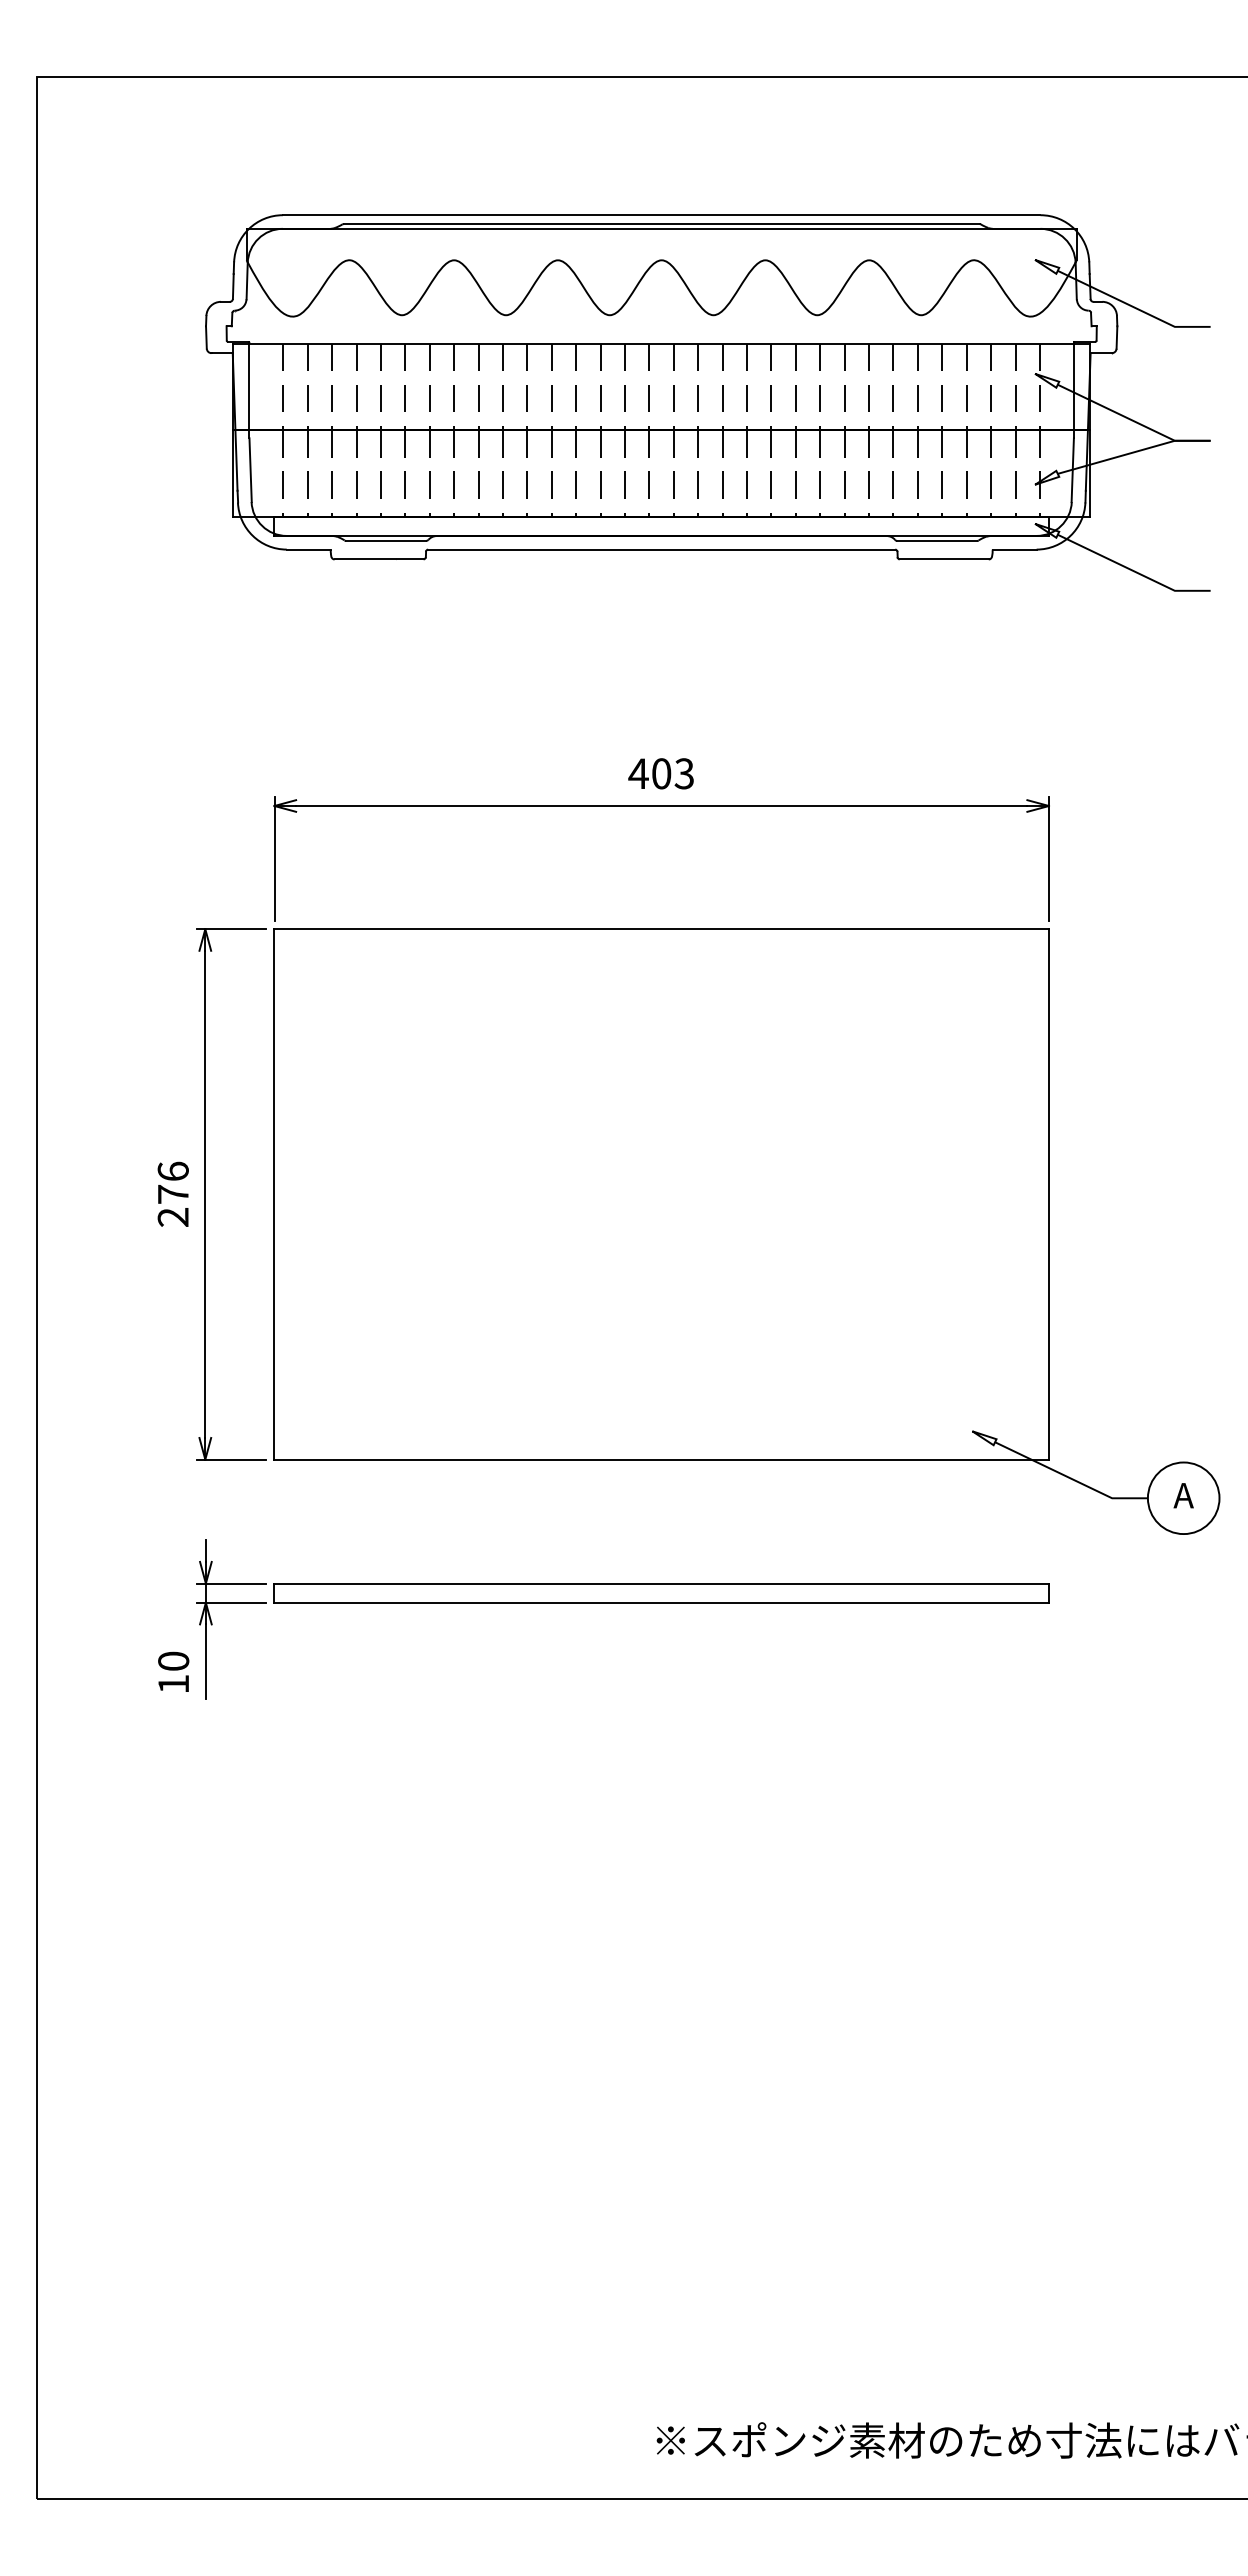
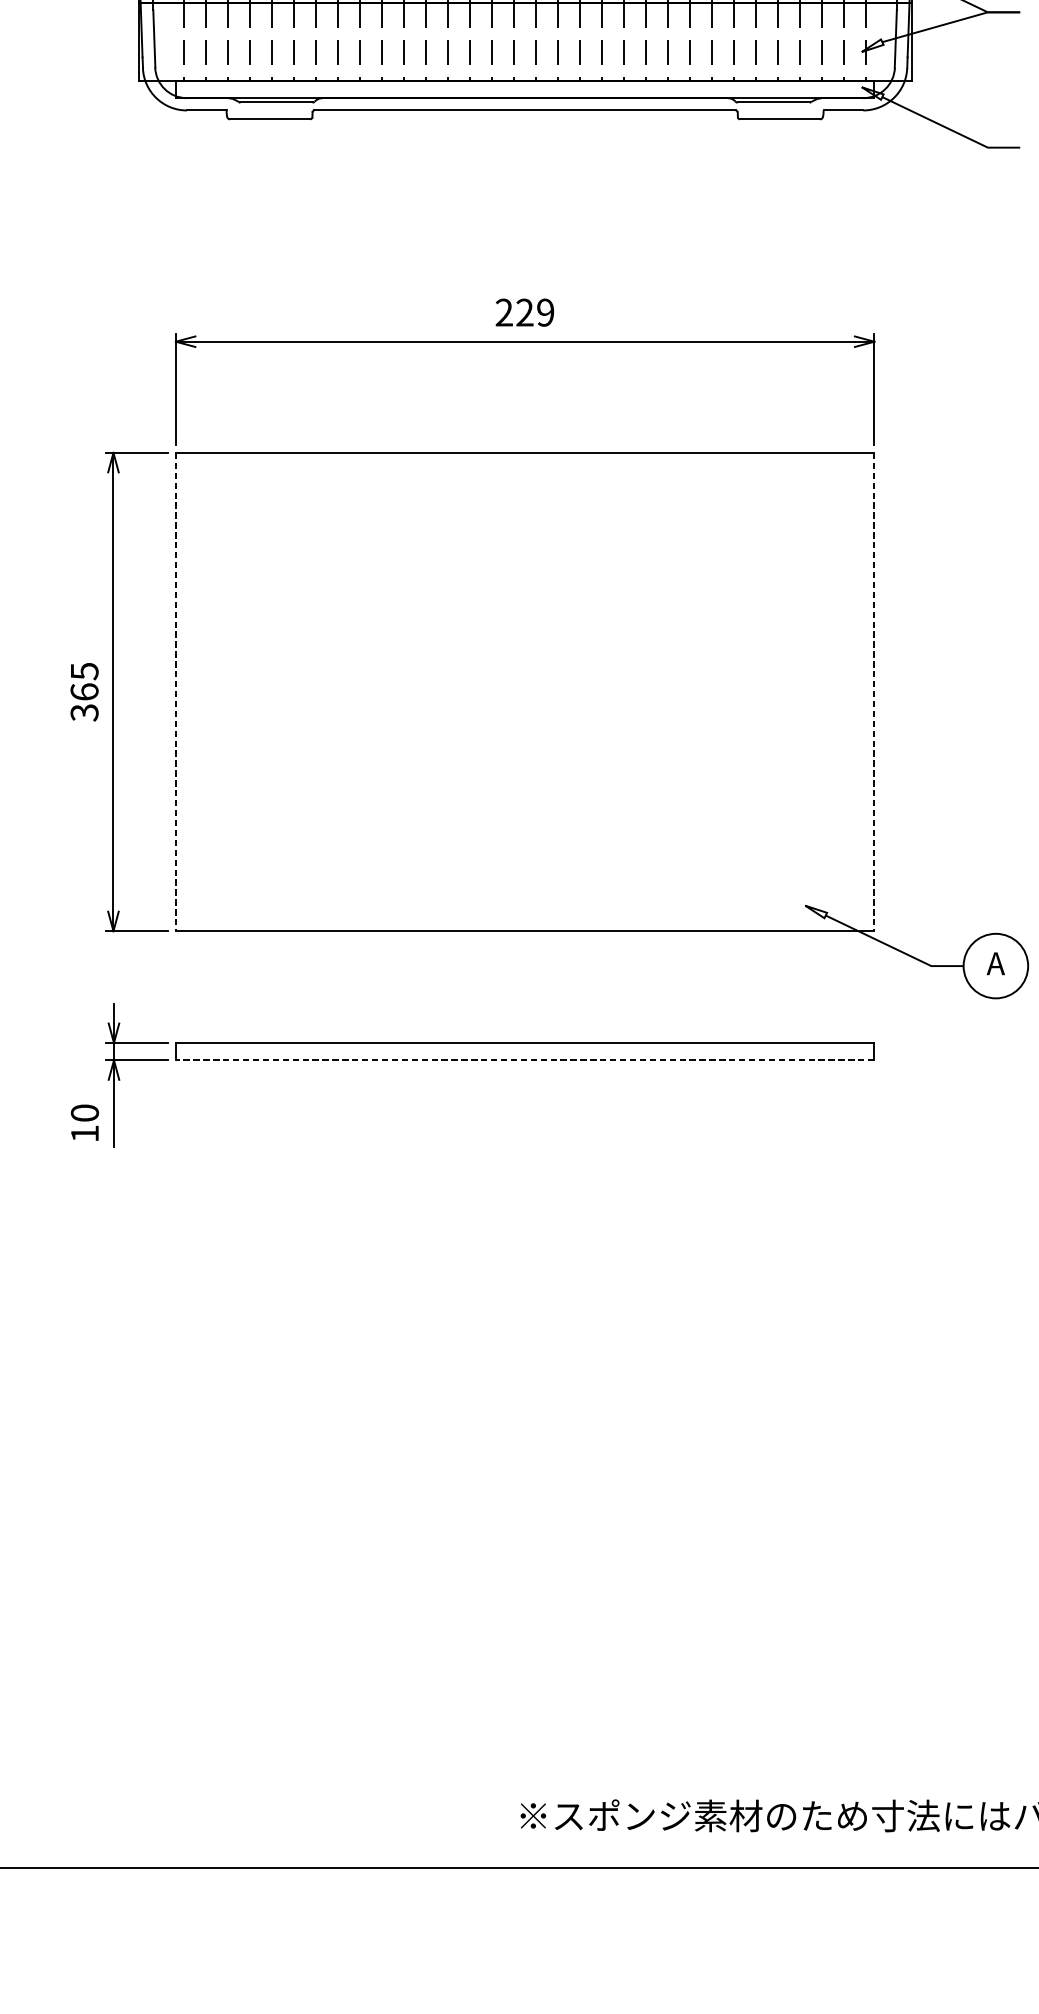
text: (660, 773) -> (524, 312), 403 -> 229
text: (172, 1194) -> (83, 692), 276 -> 365
line: (274, 1194) -> (175, 692), solid -> dashed
line: (1048, 1194) -> (873, 692), solid -> dashed
line: (661, 1602) -> (524, 1060), solid -> dashed

